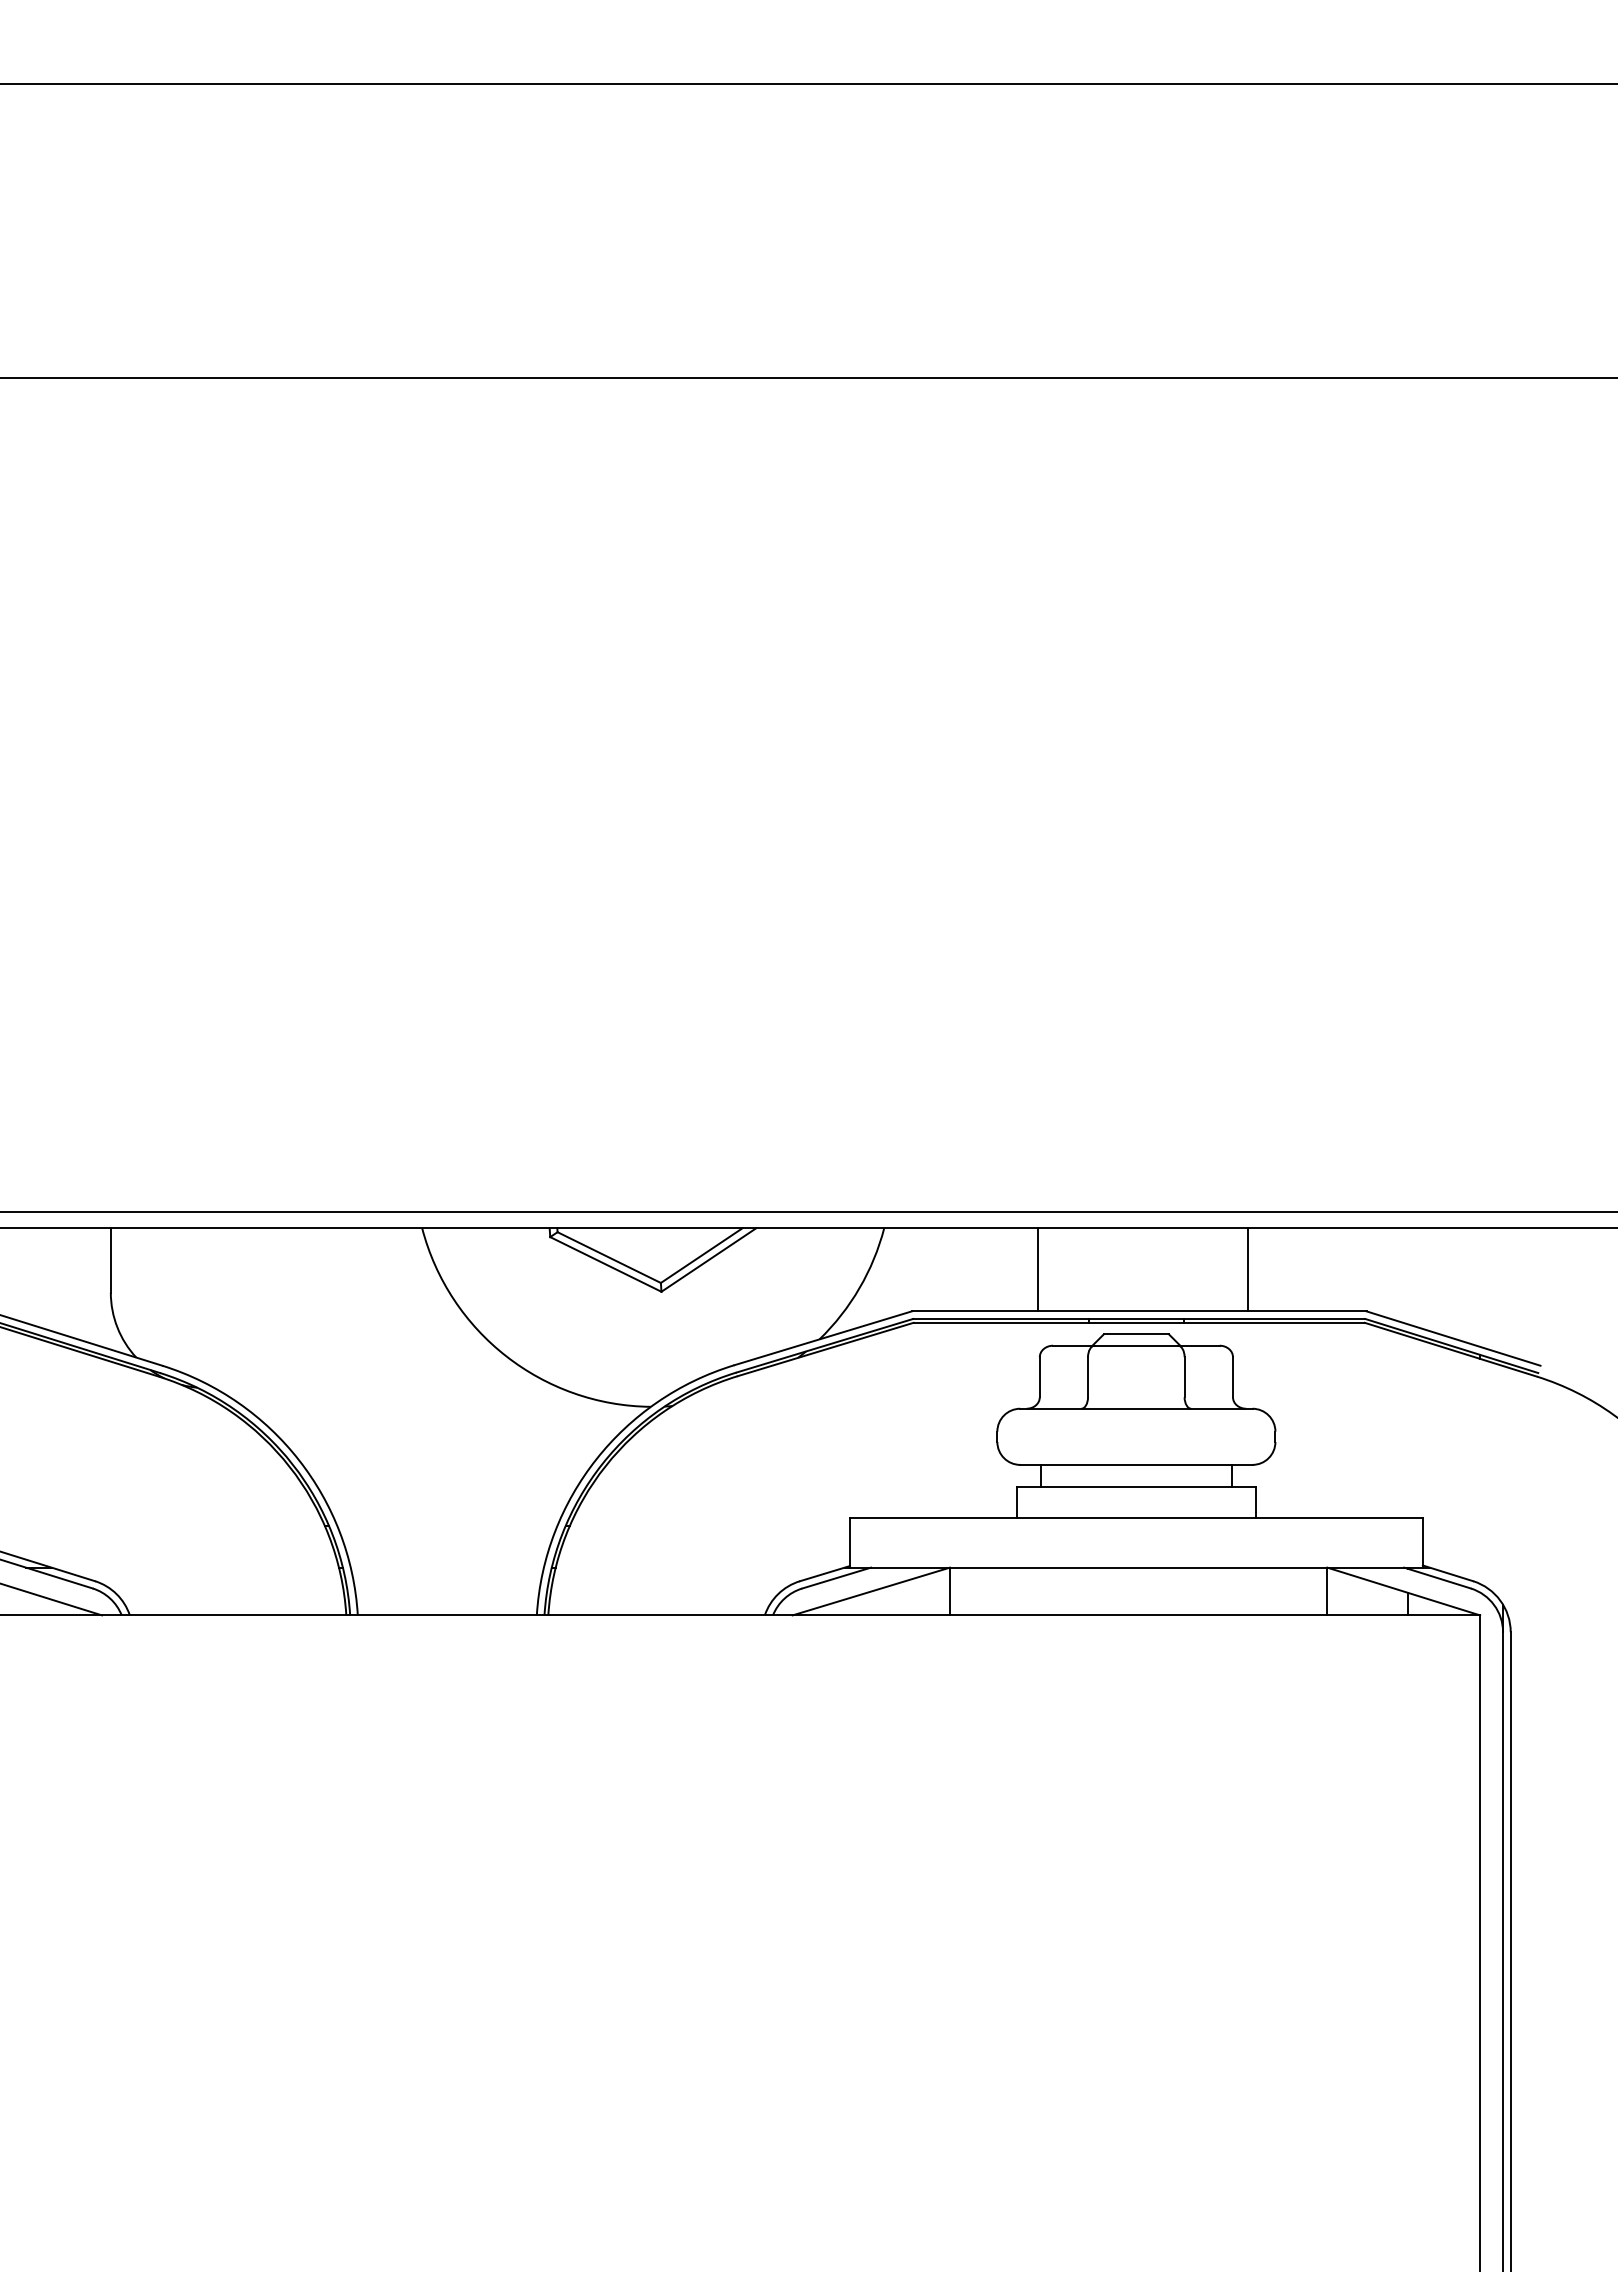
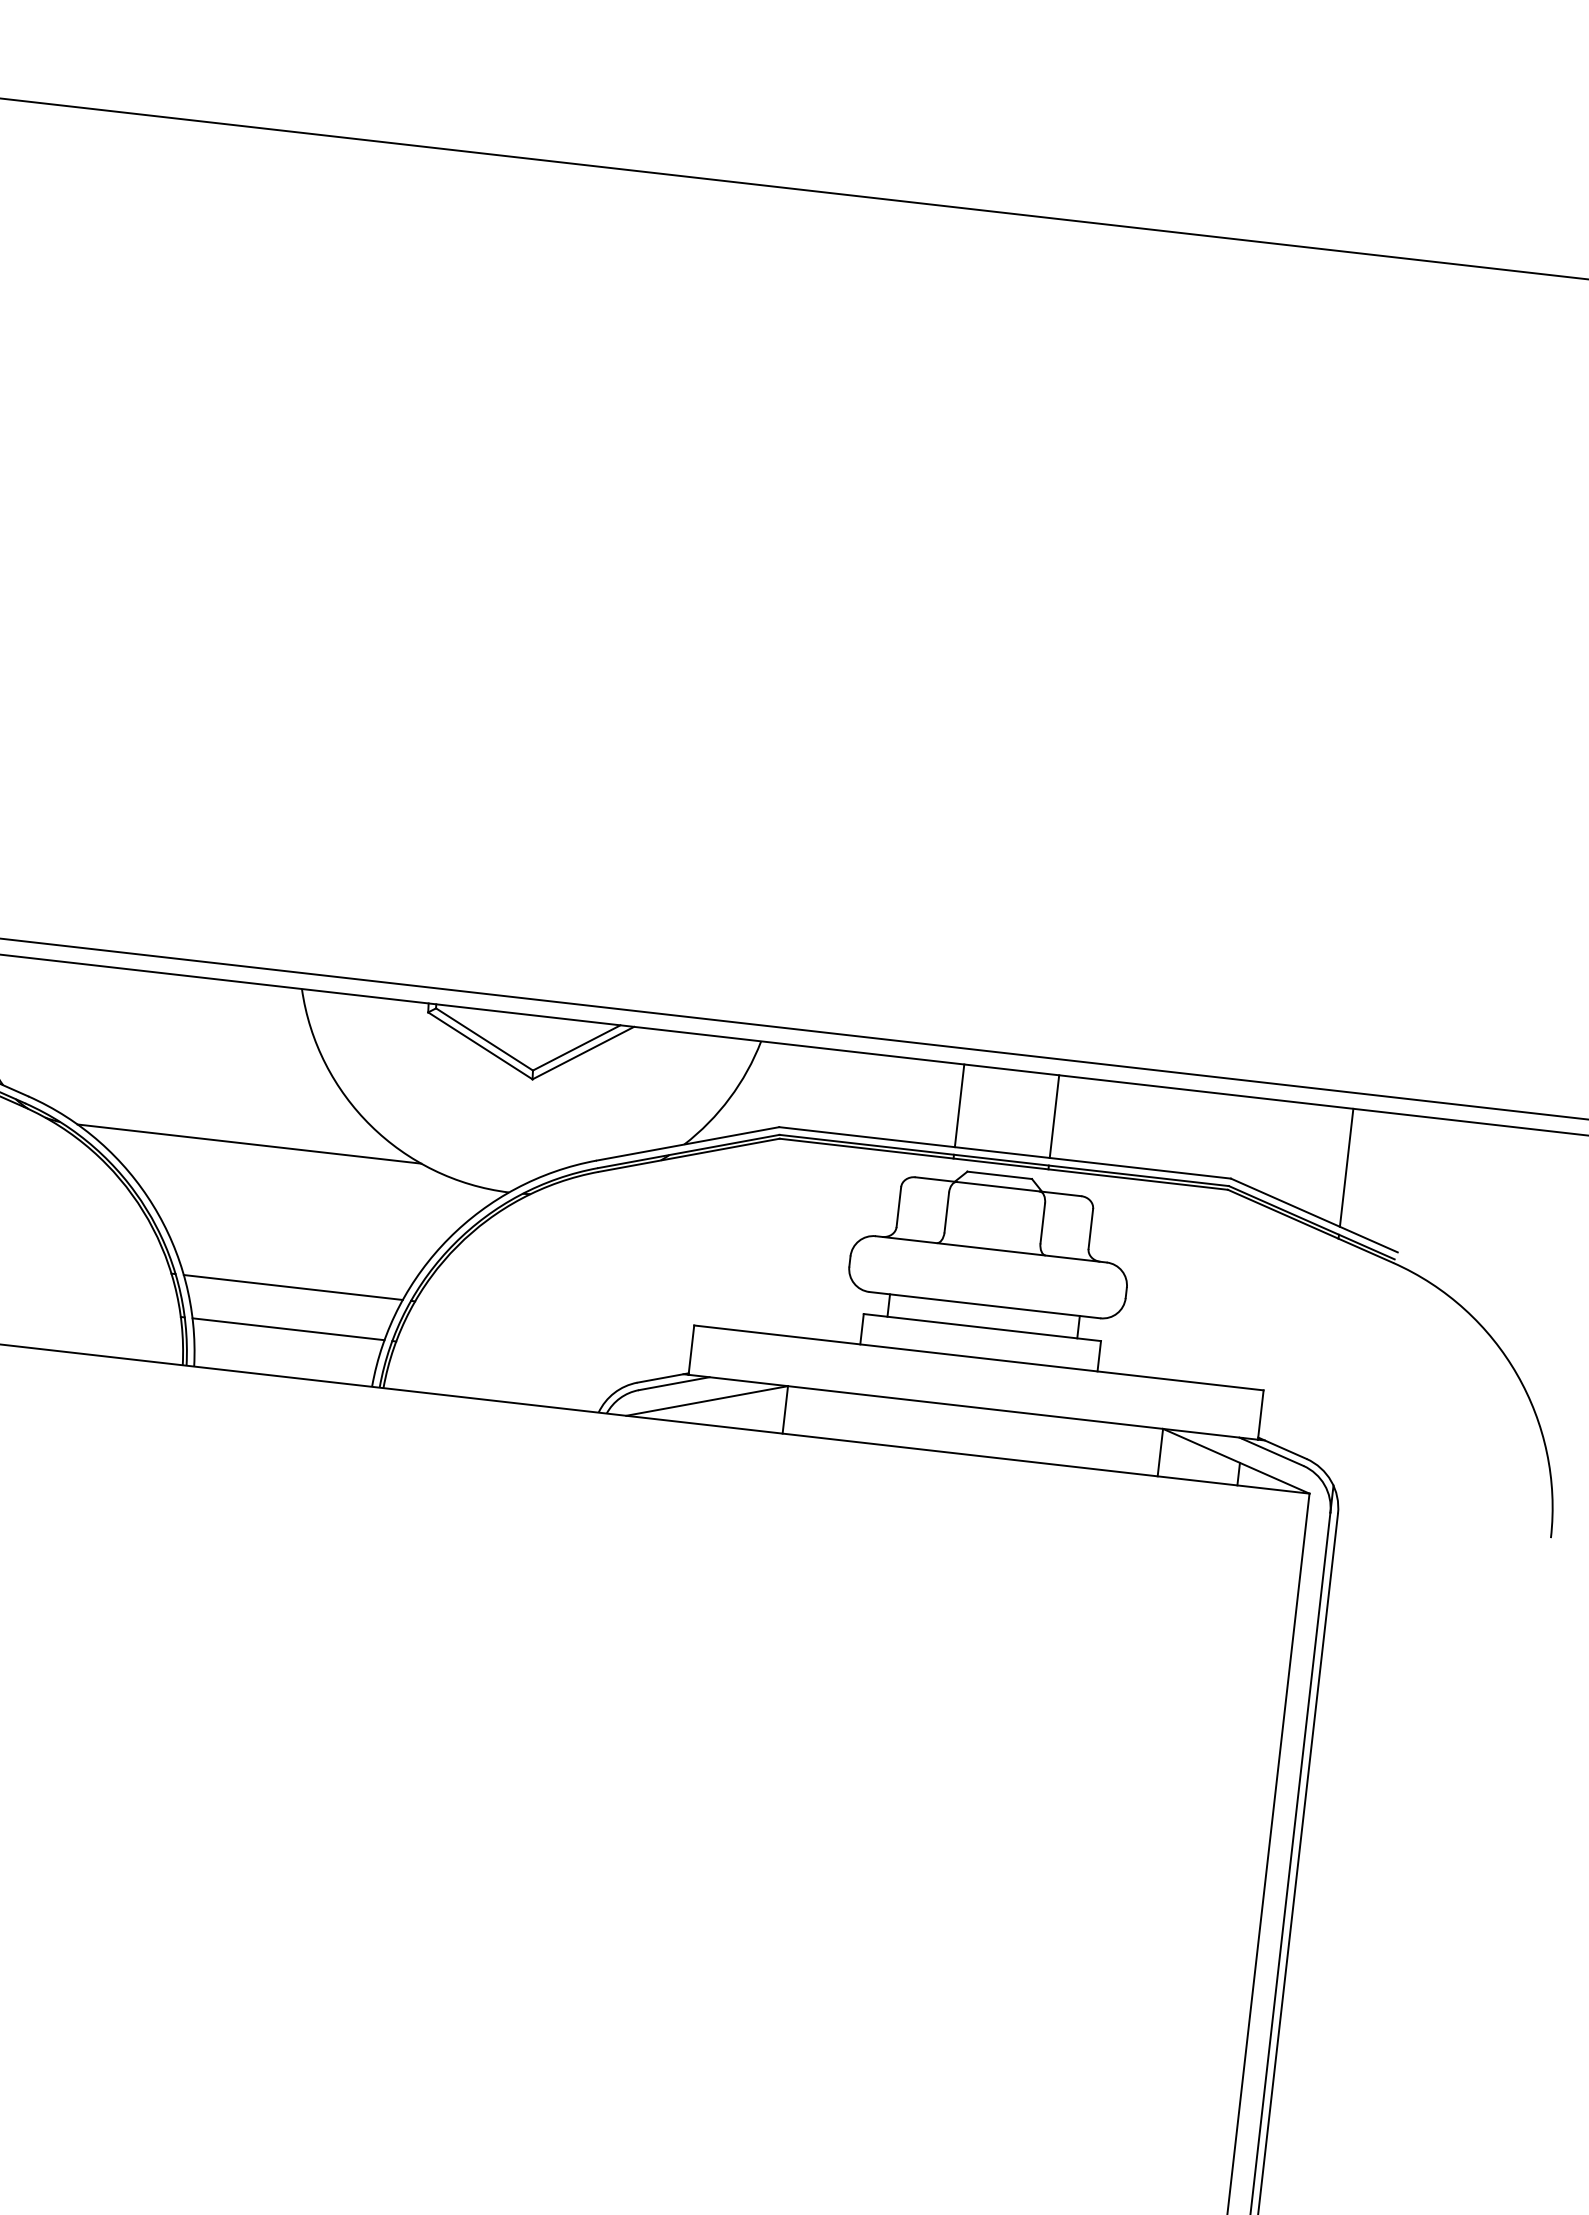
line: (1037, 1269) -> (959, 1105), moved
line: (1248, 1269) -> (1054, 1116), moved
line: (1480, 1287) -> (1346, 1167), added
line: (387, 1388) -> (249, 1144), added
line: (447, 1525) -> (293, 1287), added
line: (446, 1567) -> (287, 1329), added

